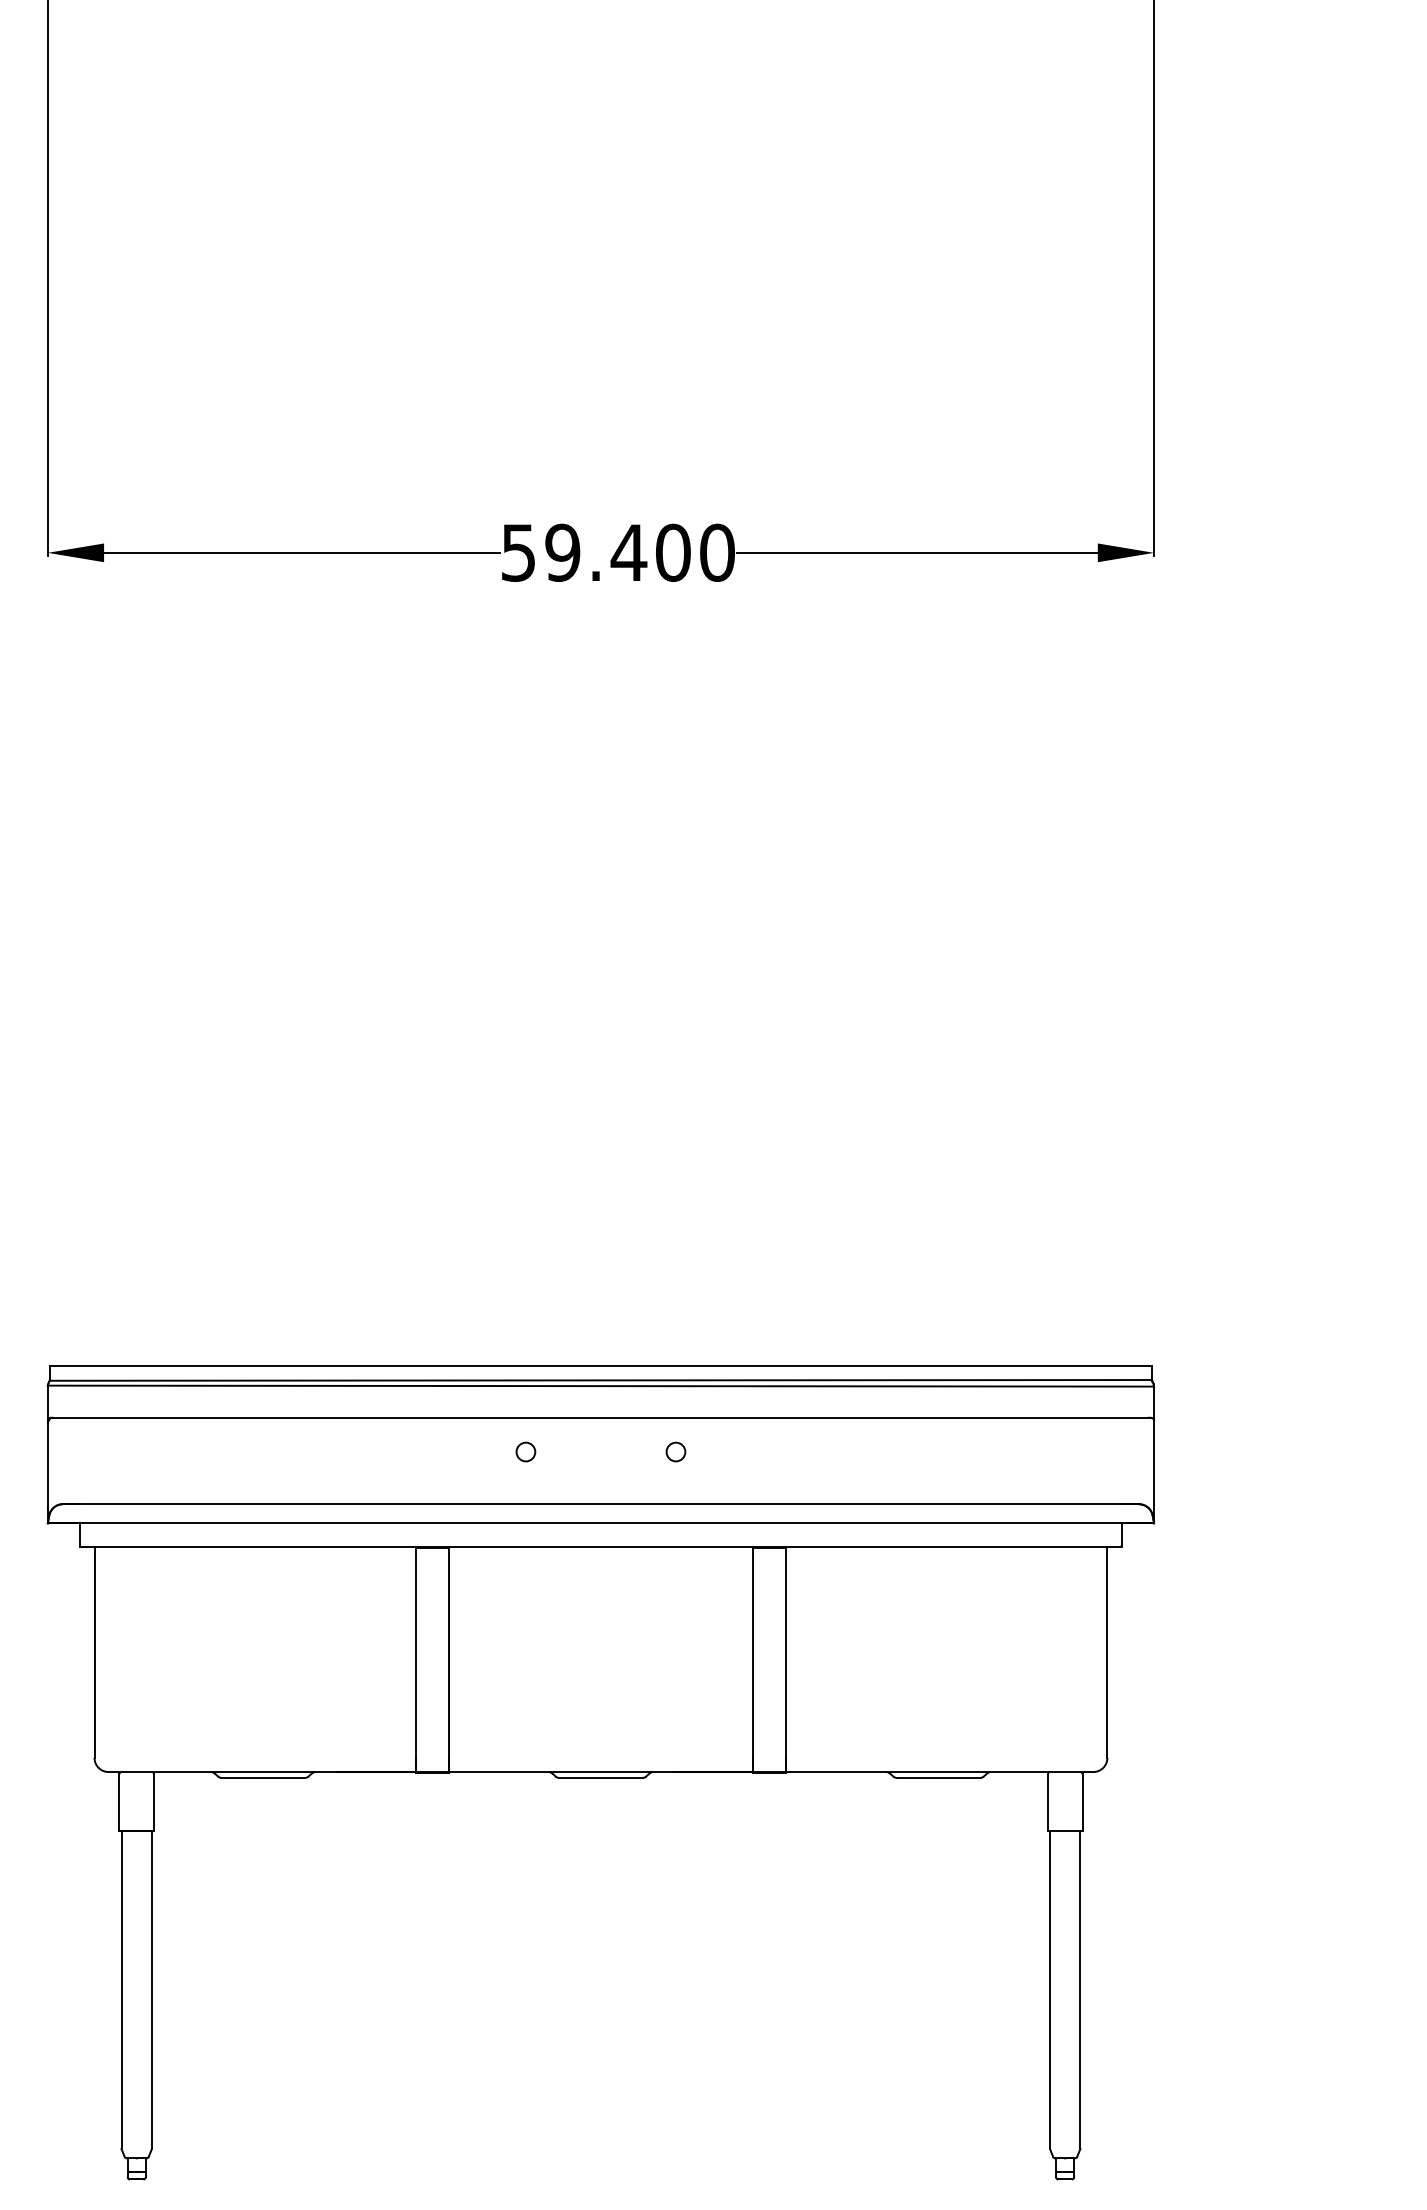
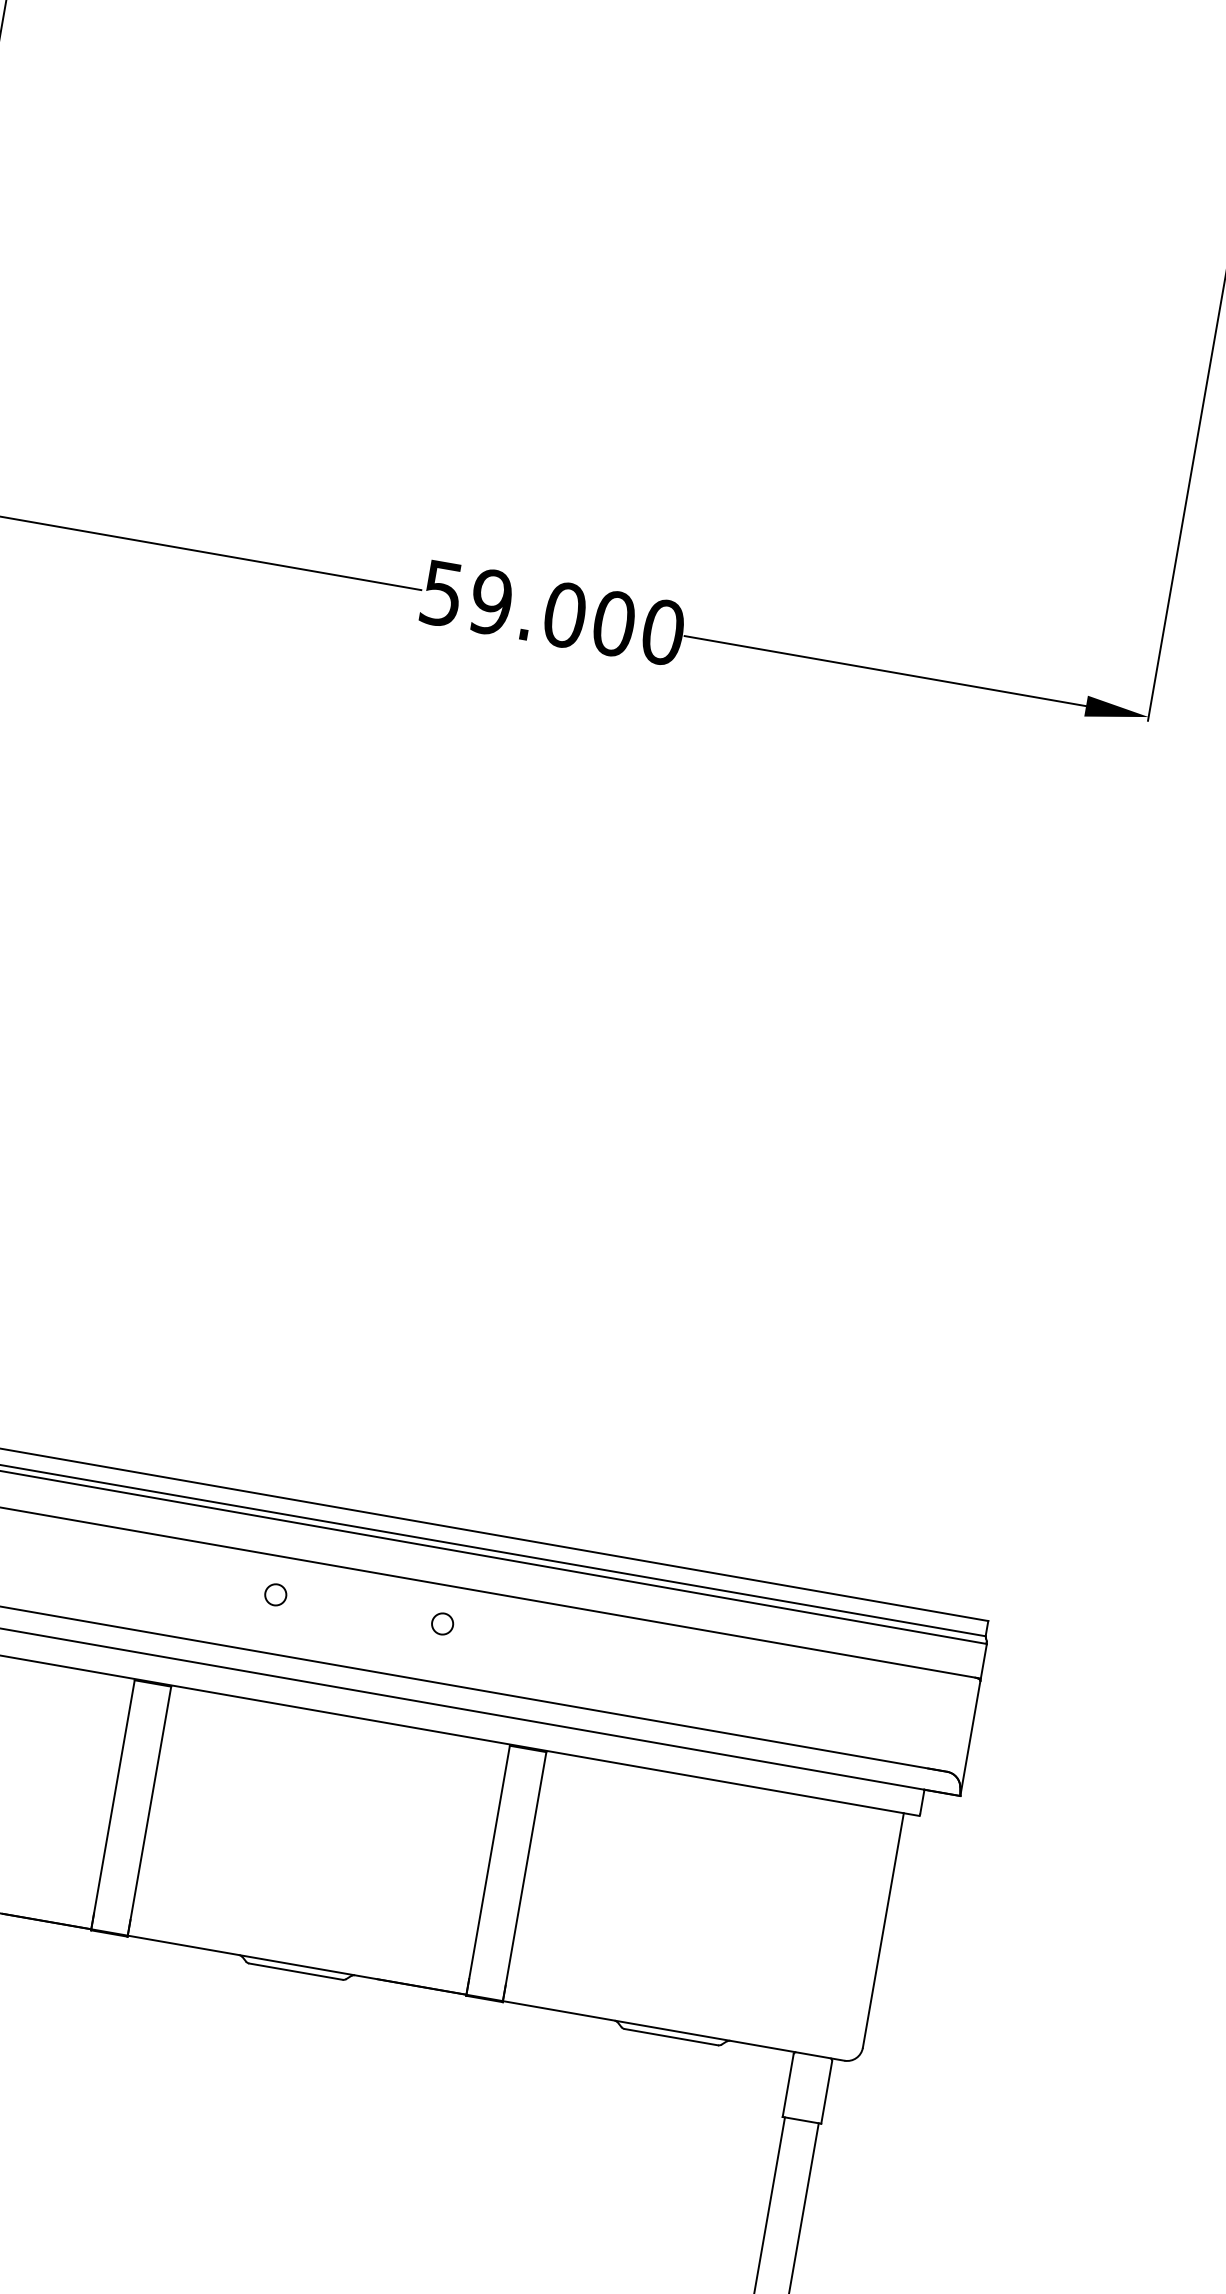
text: (628, 552) -> (564, 614), 59.400 -> 59.000

